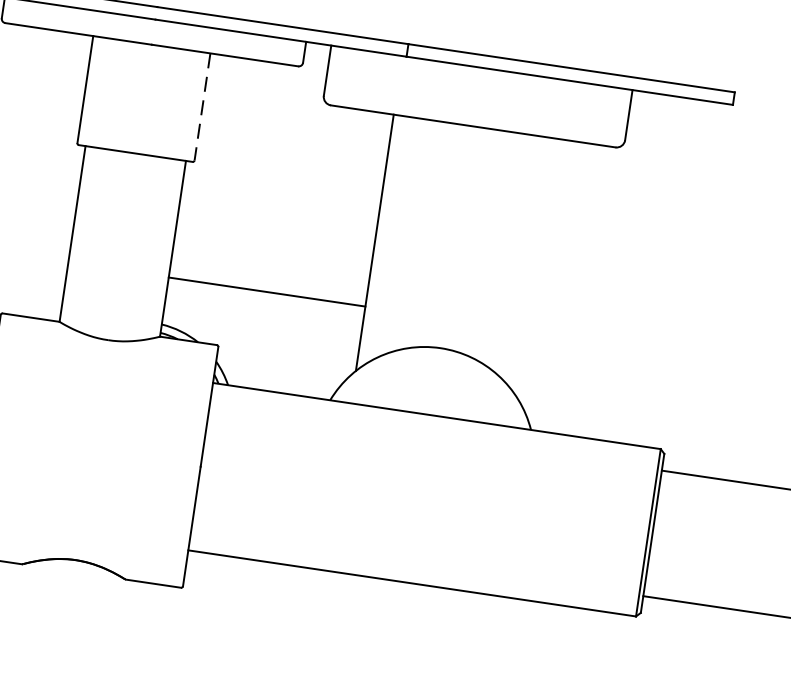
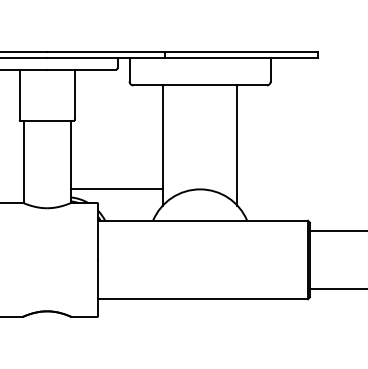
line: (202, 108) -> (74, 95), dashed -> solid
line: (534, 266) -> (237, 145), added
line: (266, 292) -> (116, 189), moved

